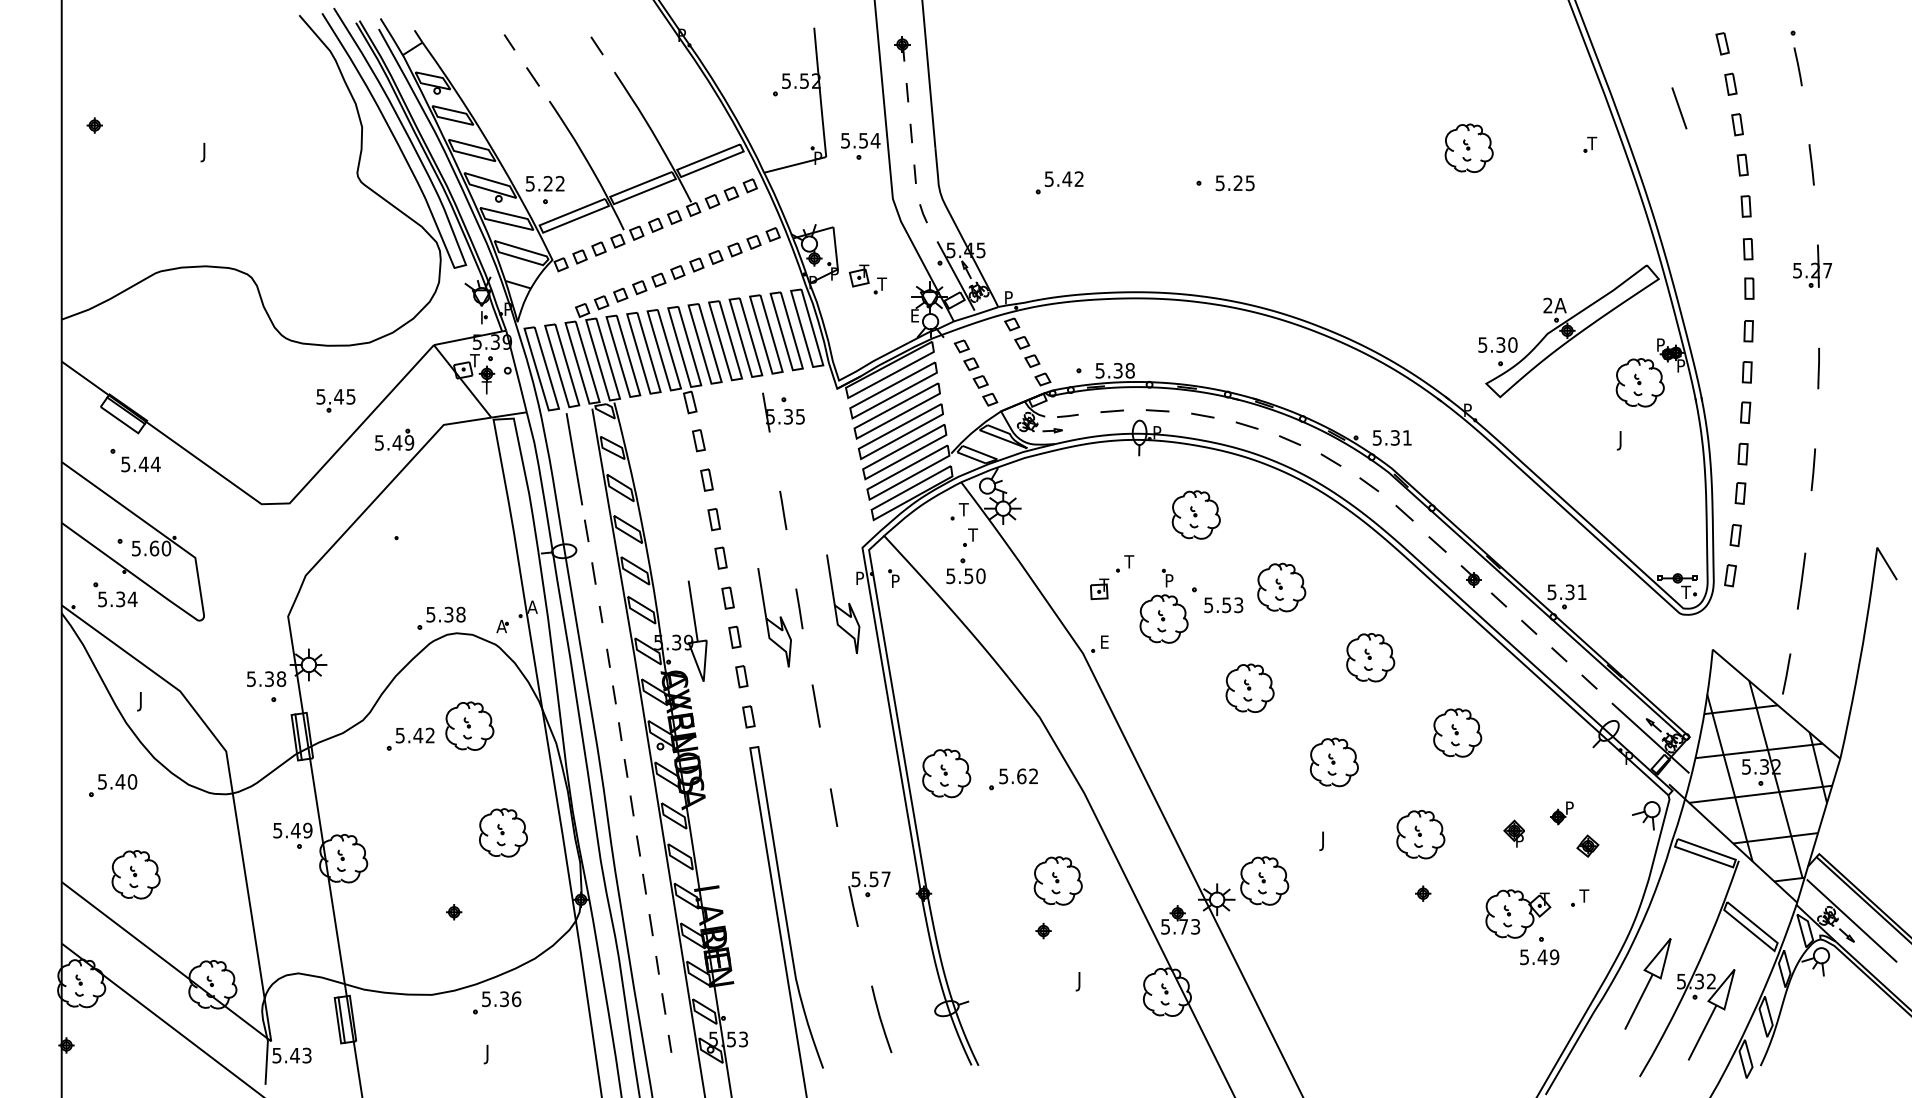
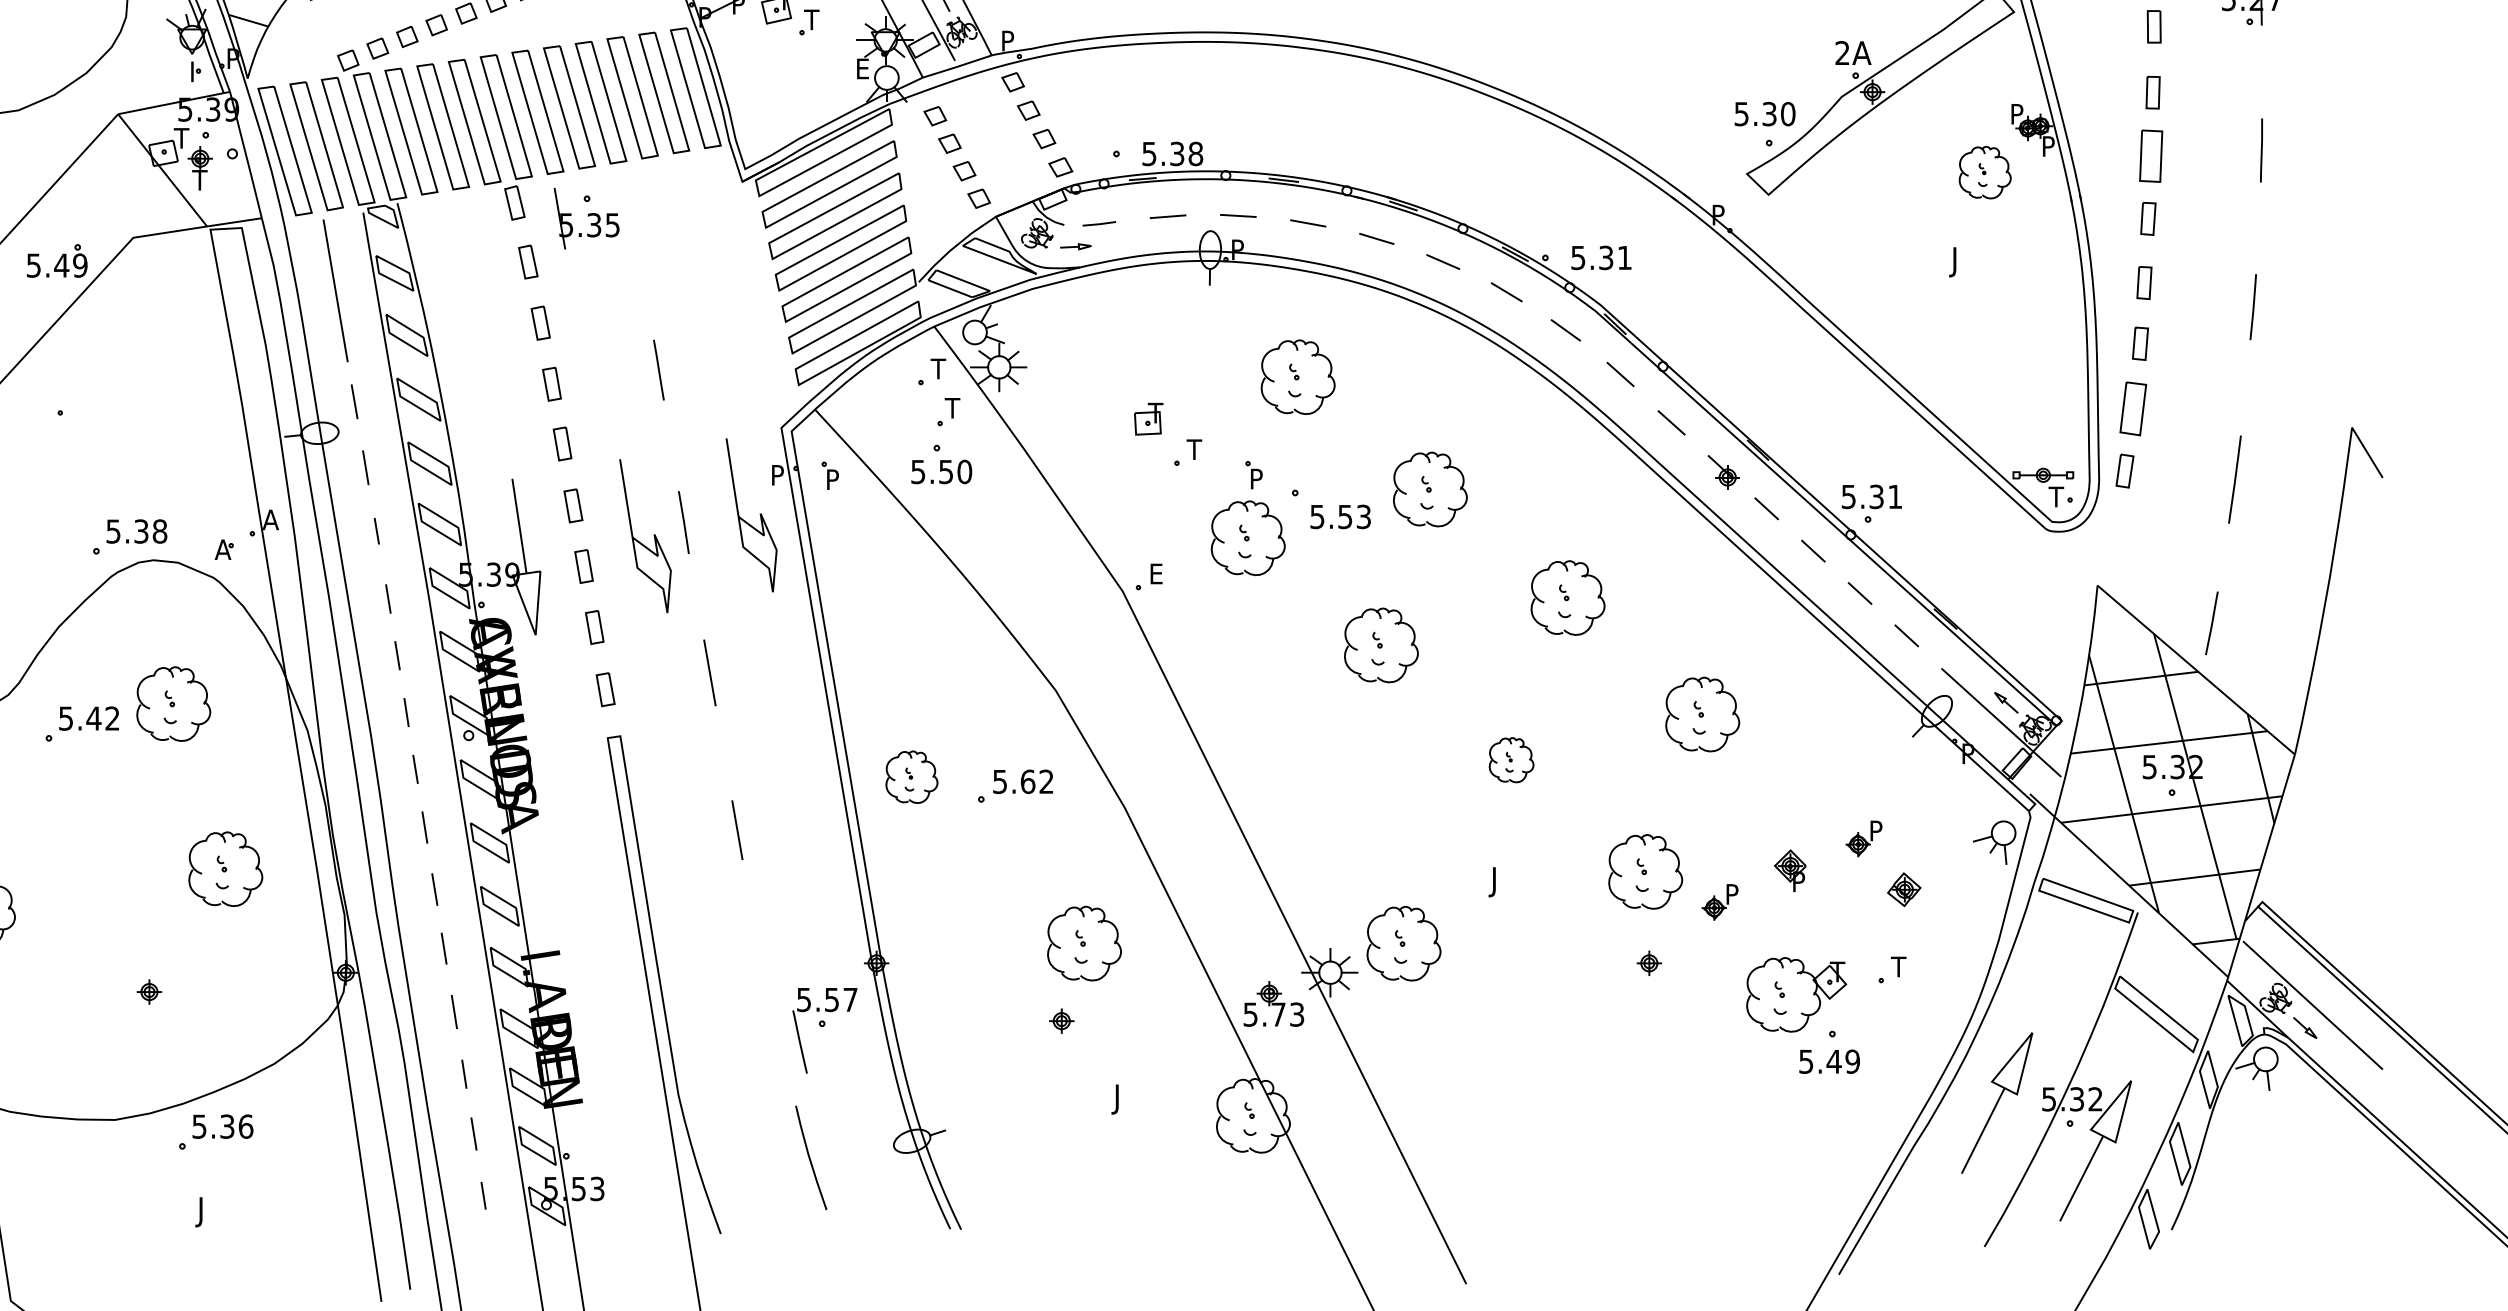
part: (1746, 372) -> (2149, 156), size x1.6
part: (1639, 382) -> (1984, 172), size x0.7
part: (783, 412) -> (586, 218), moved
part: (1735, 535) -> (2132, 408), size x1.6
part: (1099, 589) -> (1148, 419), moved
part: (1333, 762) -> (1510, 760), size x0.6
part: (946, 773) -> (911, 777), size x0.7
part: (1468, 854) -> (1719, 902), added
part: (869, 898) -> (824, 1029), moved

